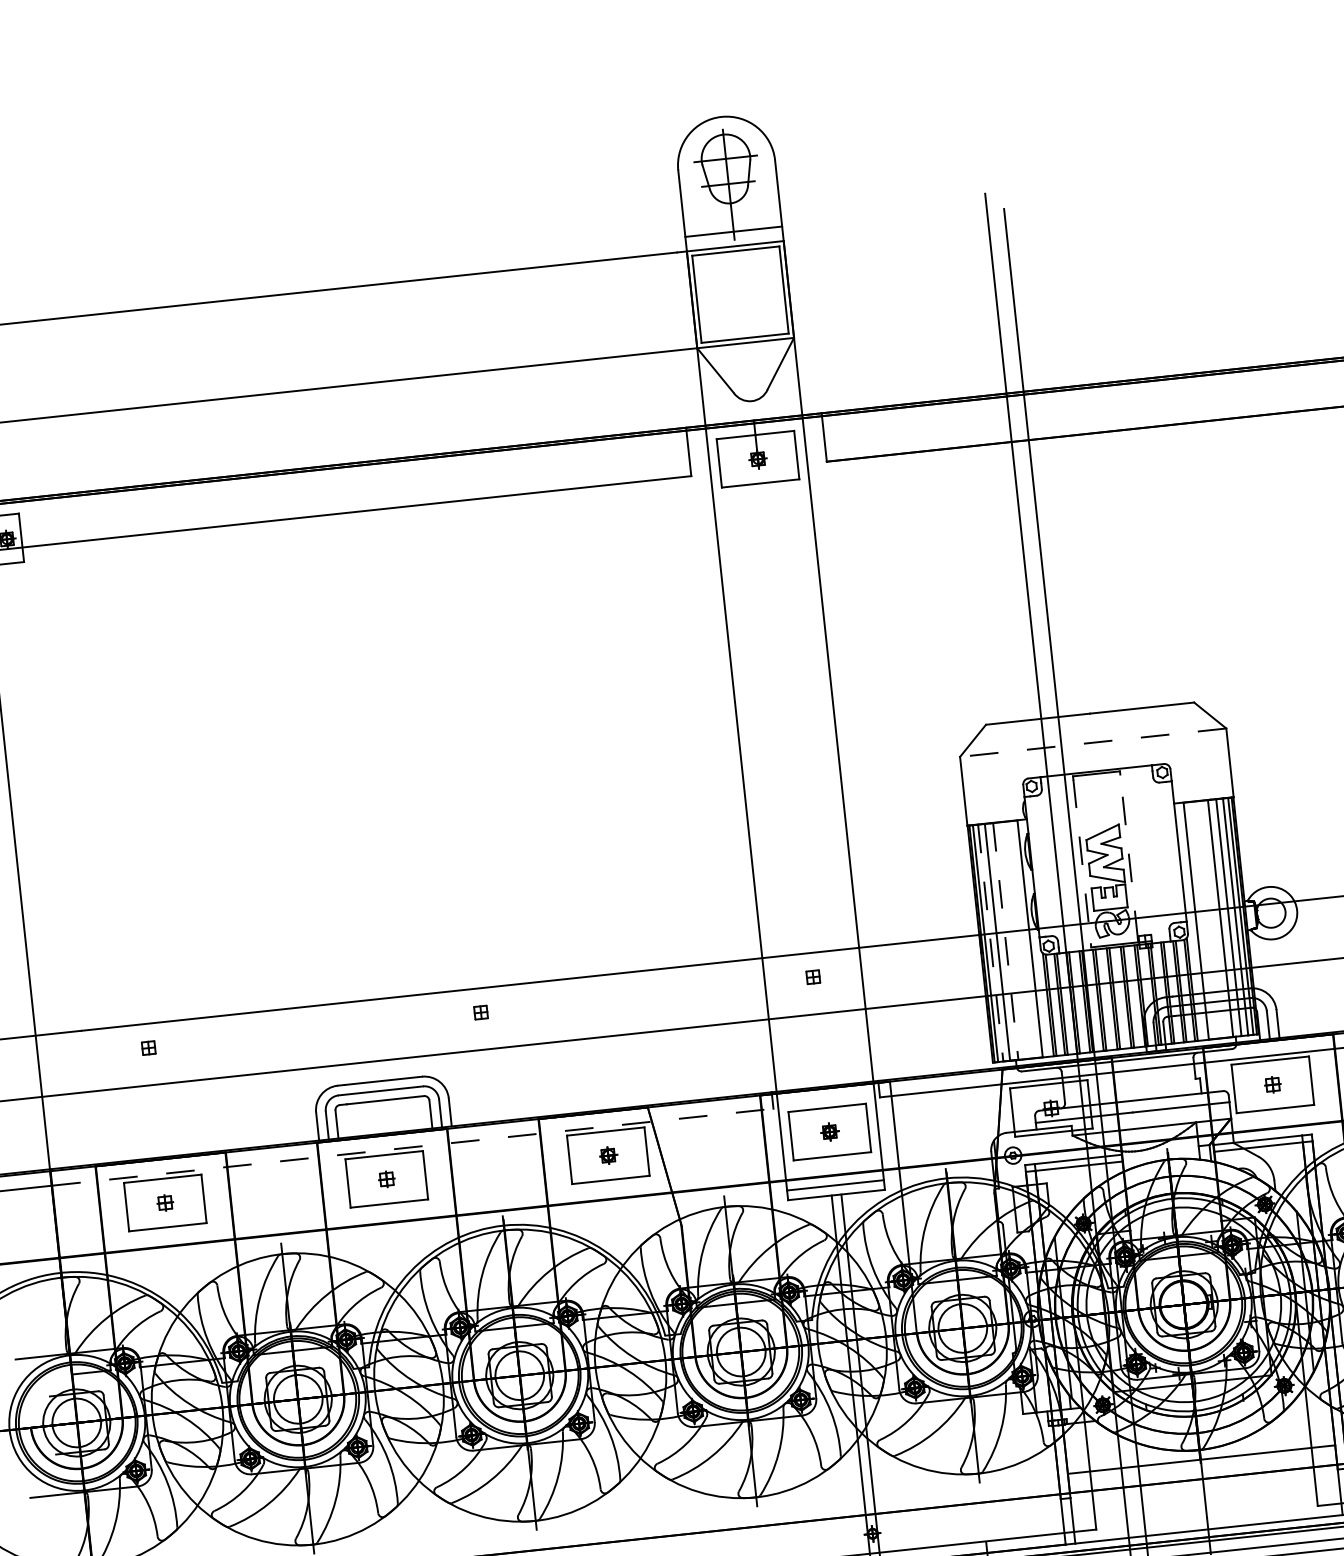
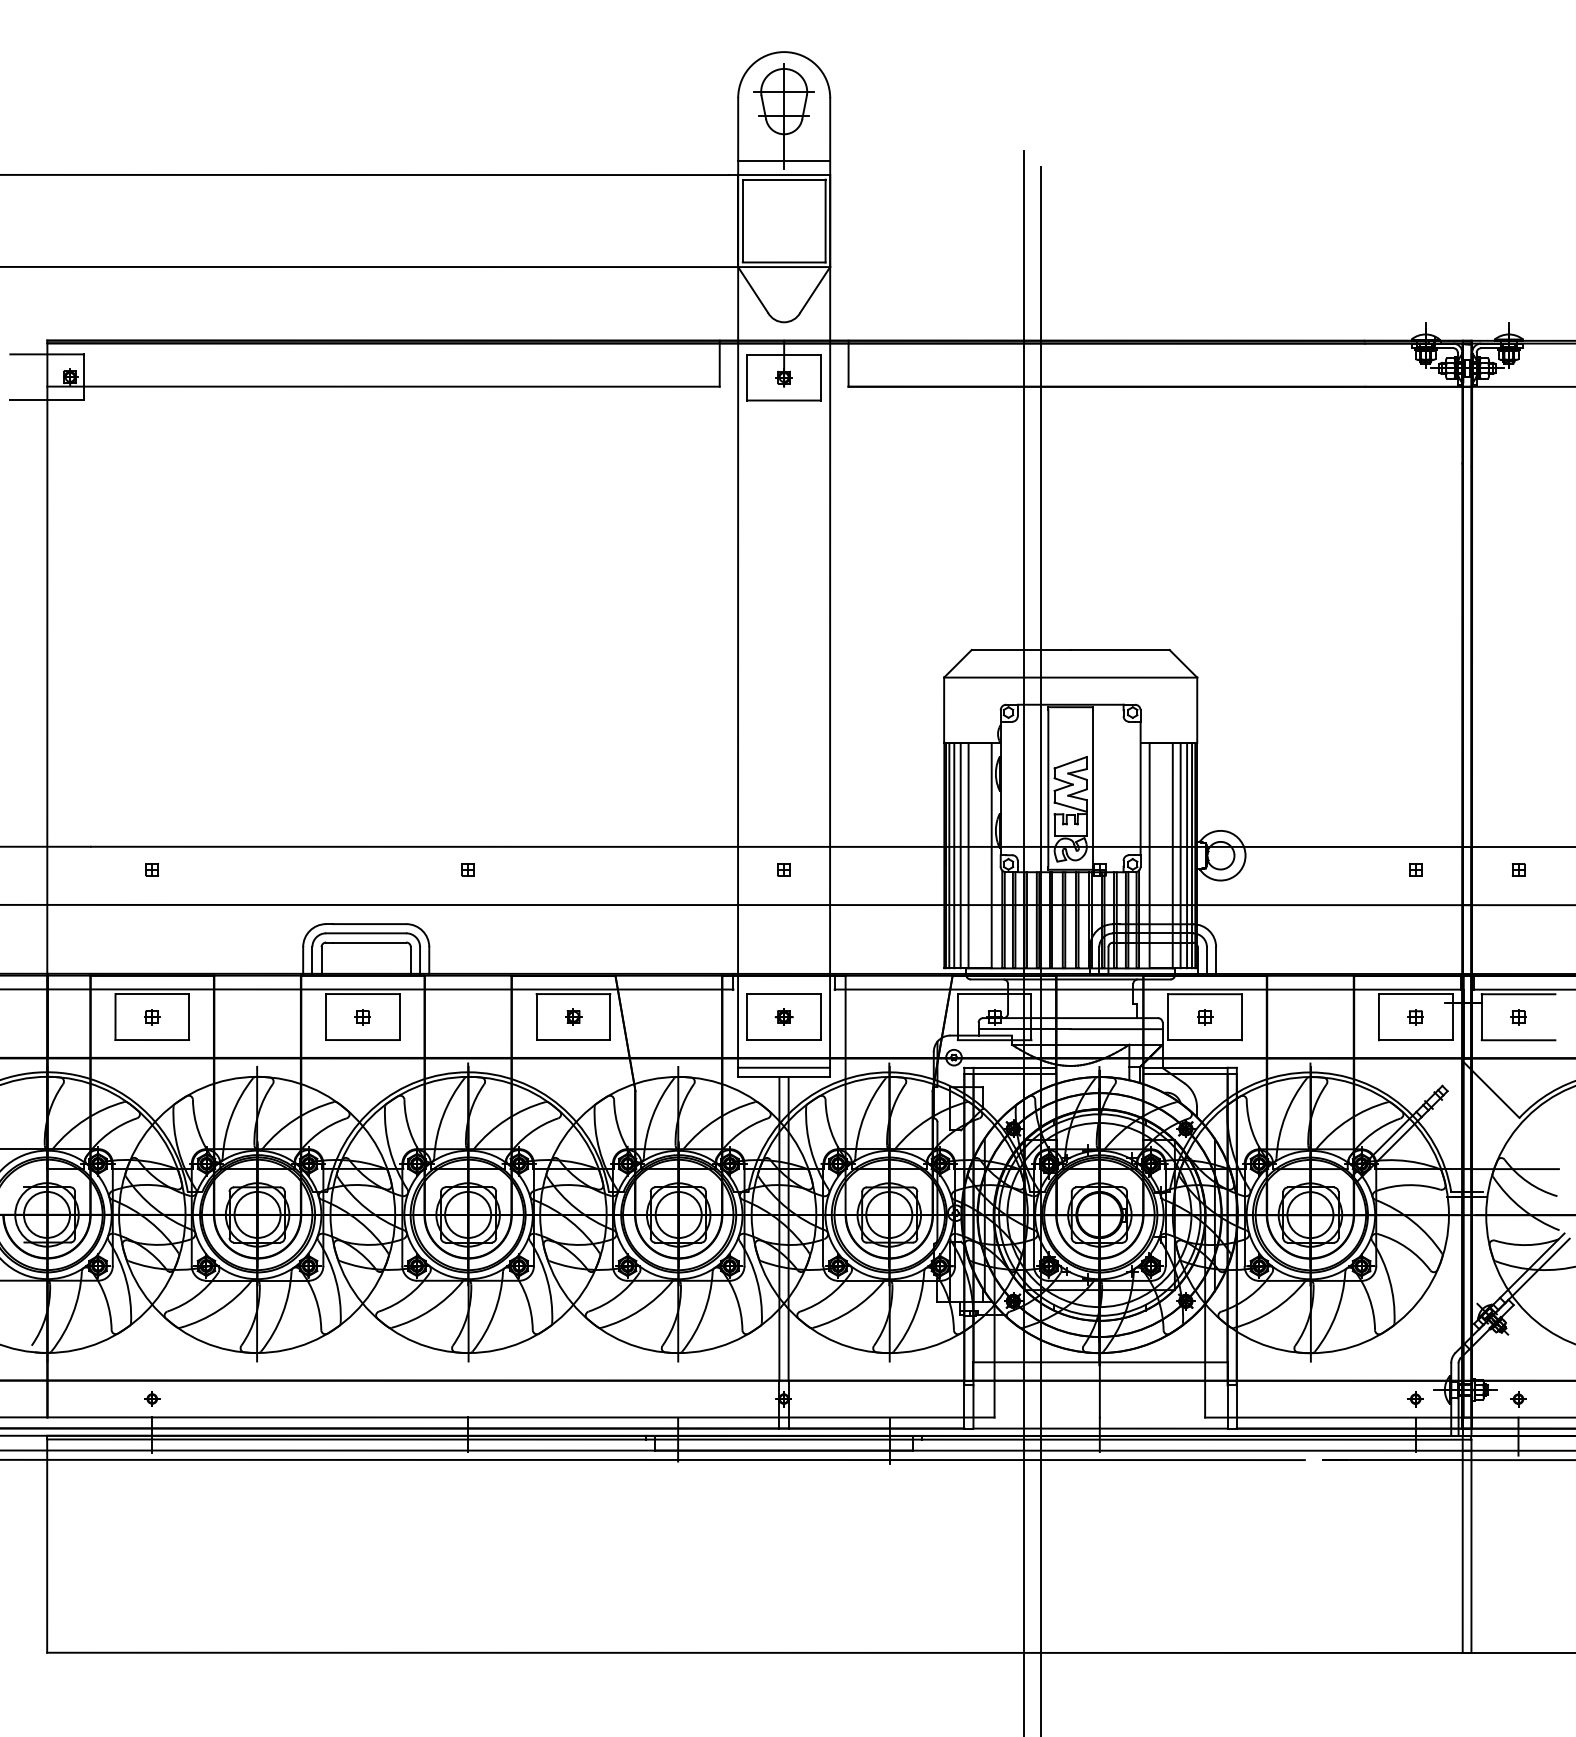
line: (1092, 742) -> (1070, 677), dashed -> solid
line: (1128, 856) -> (1092, 788), dashed -> solid
line: (1082, 861) -> (1048, 788), dashed -> solid
line: (1005, 941) -> (968, 855), dashed -> solid
line: (990, 942) -> (954, 855), dashed -> solid
line: (412, 1147) -> (390, 989), dashed -> solid

